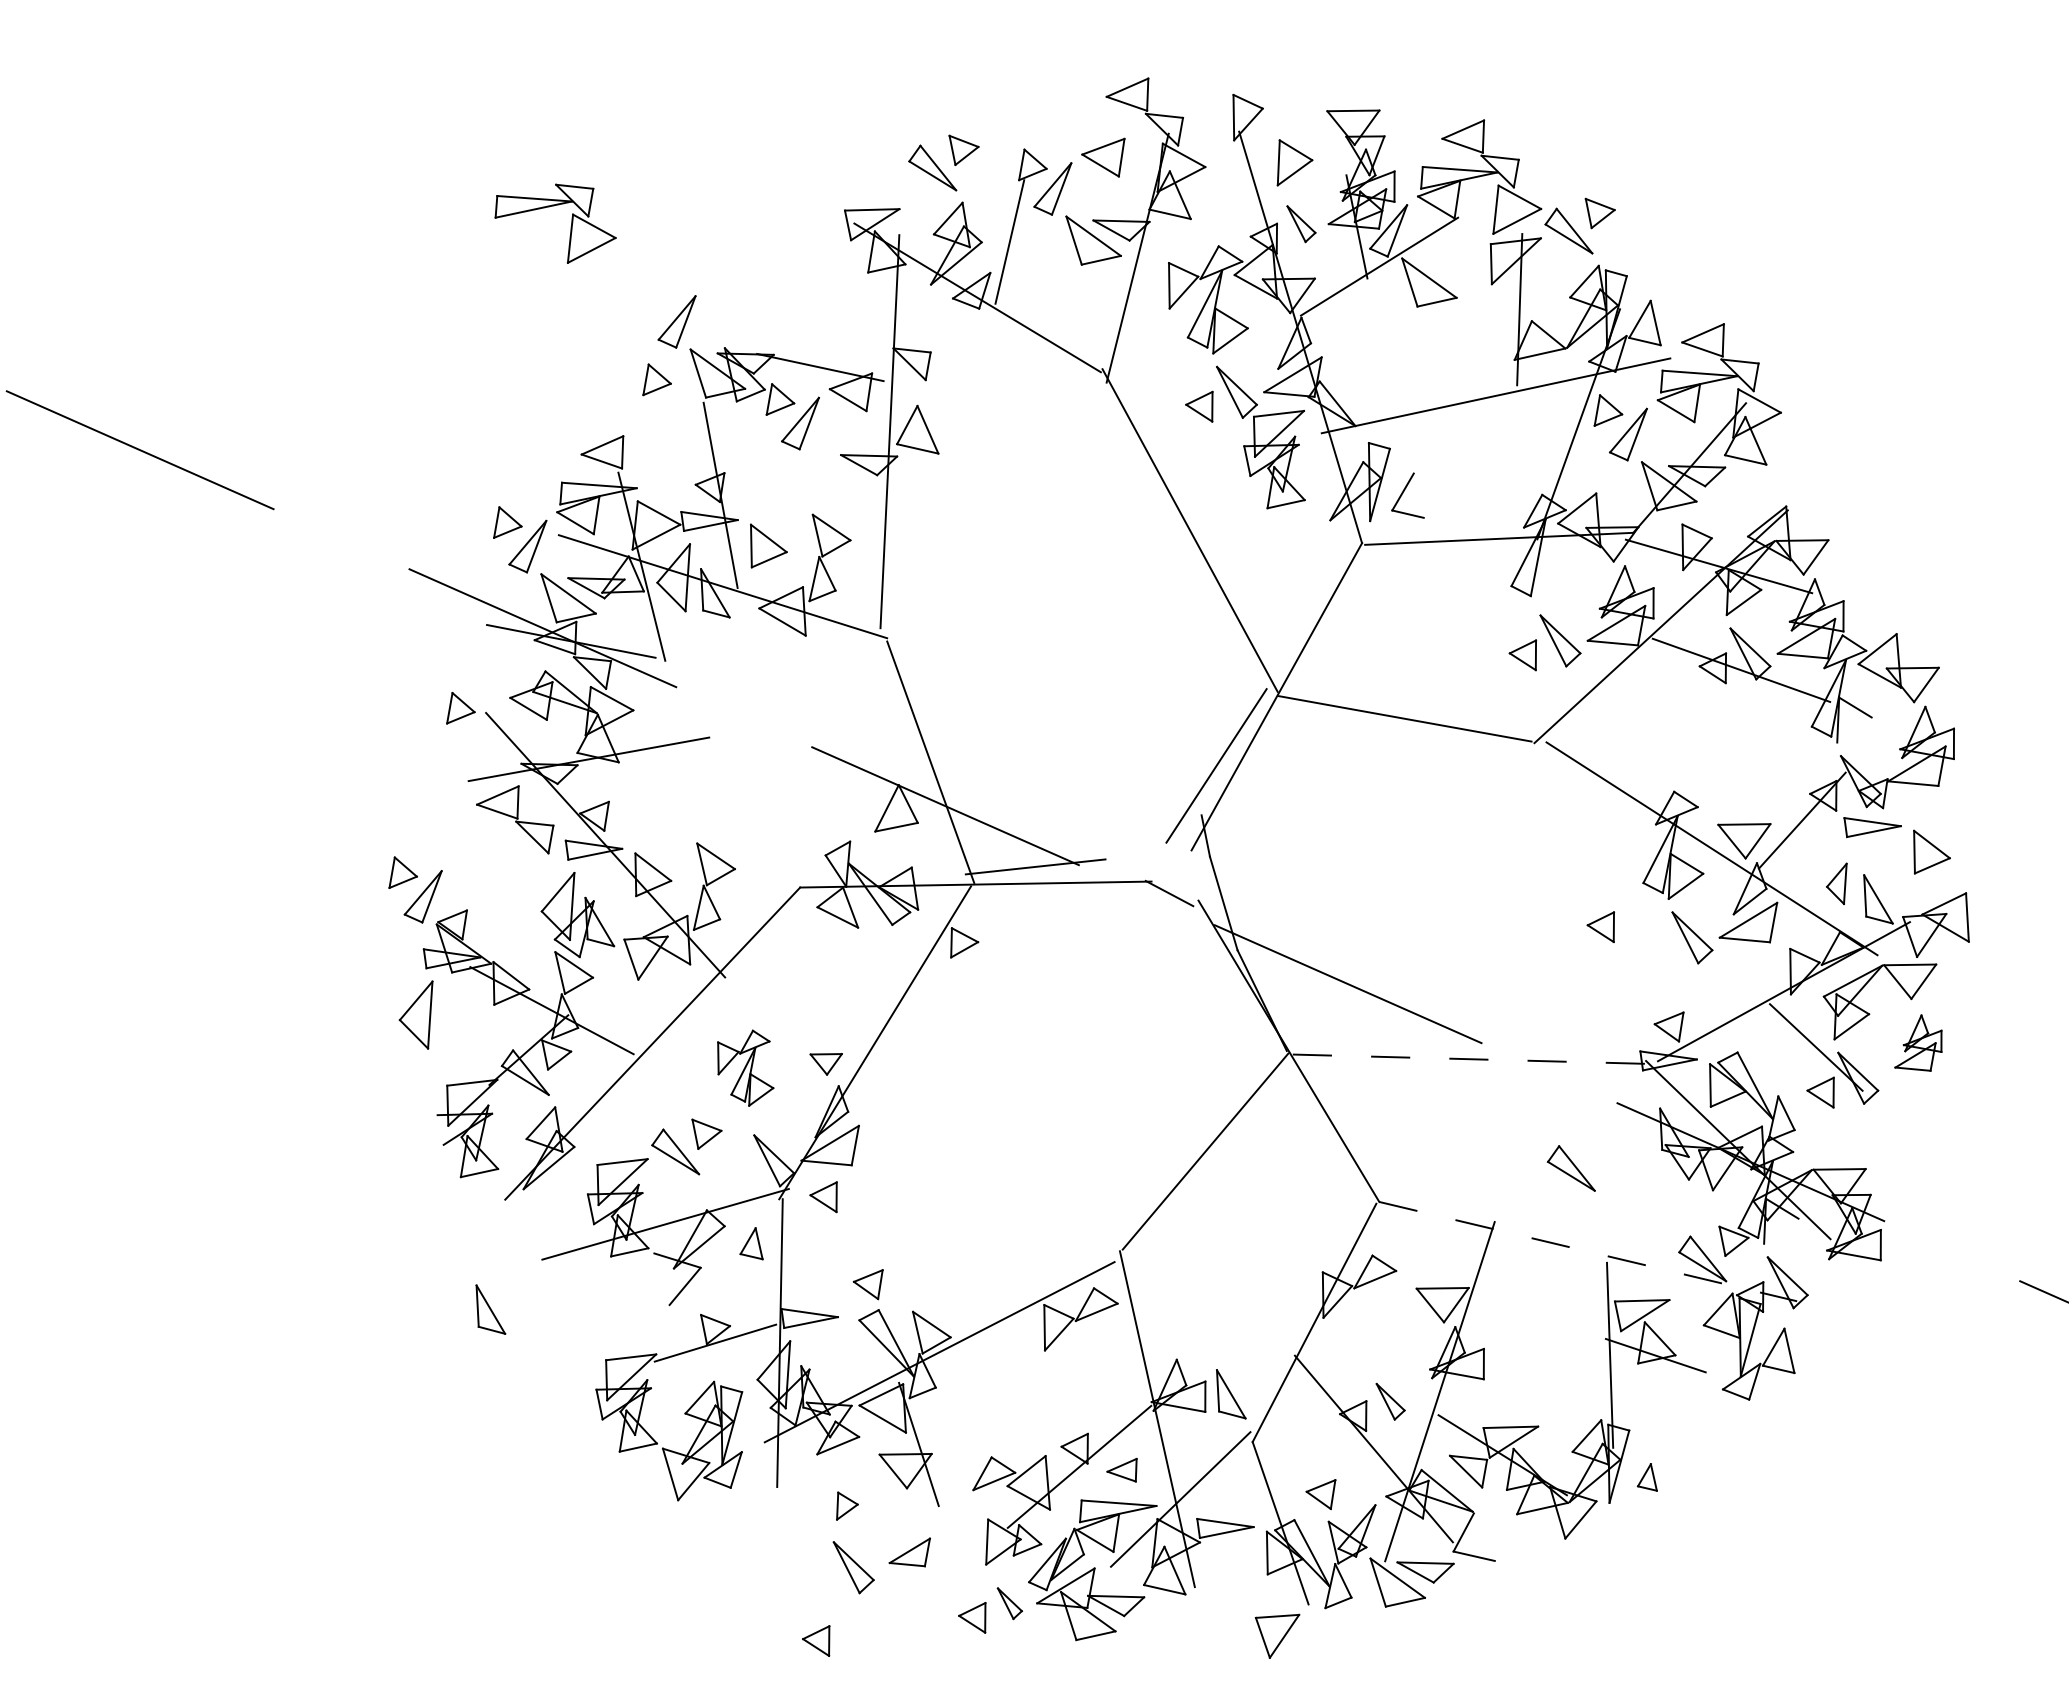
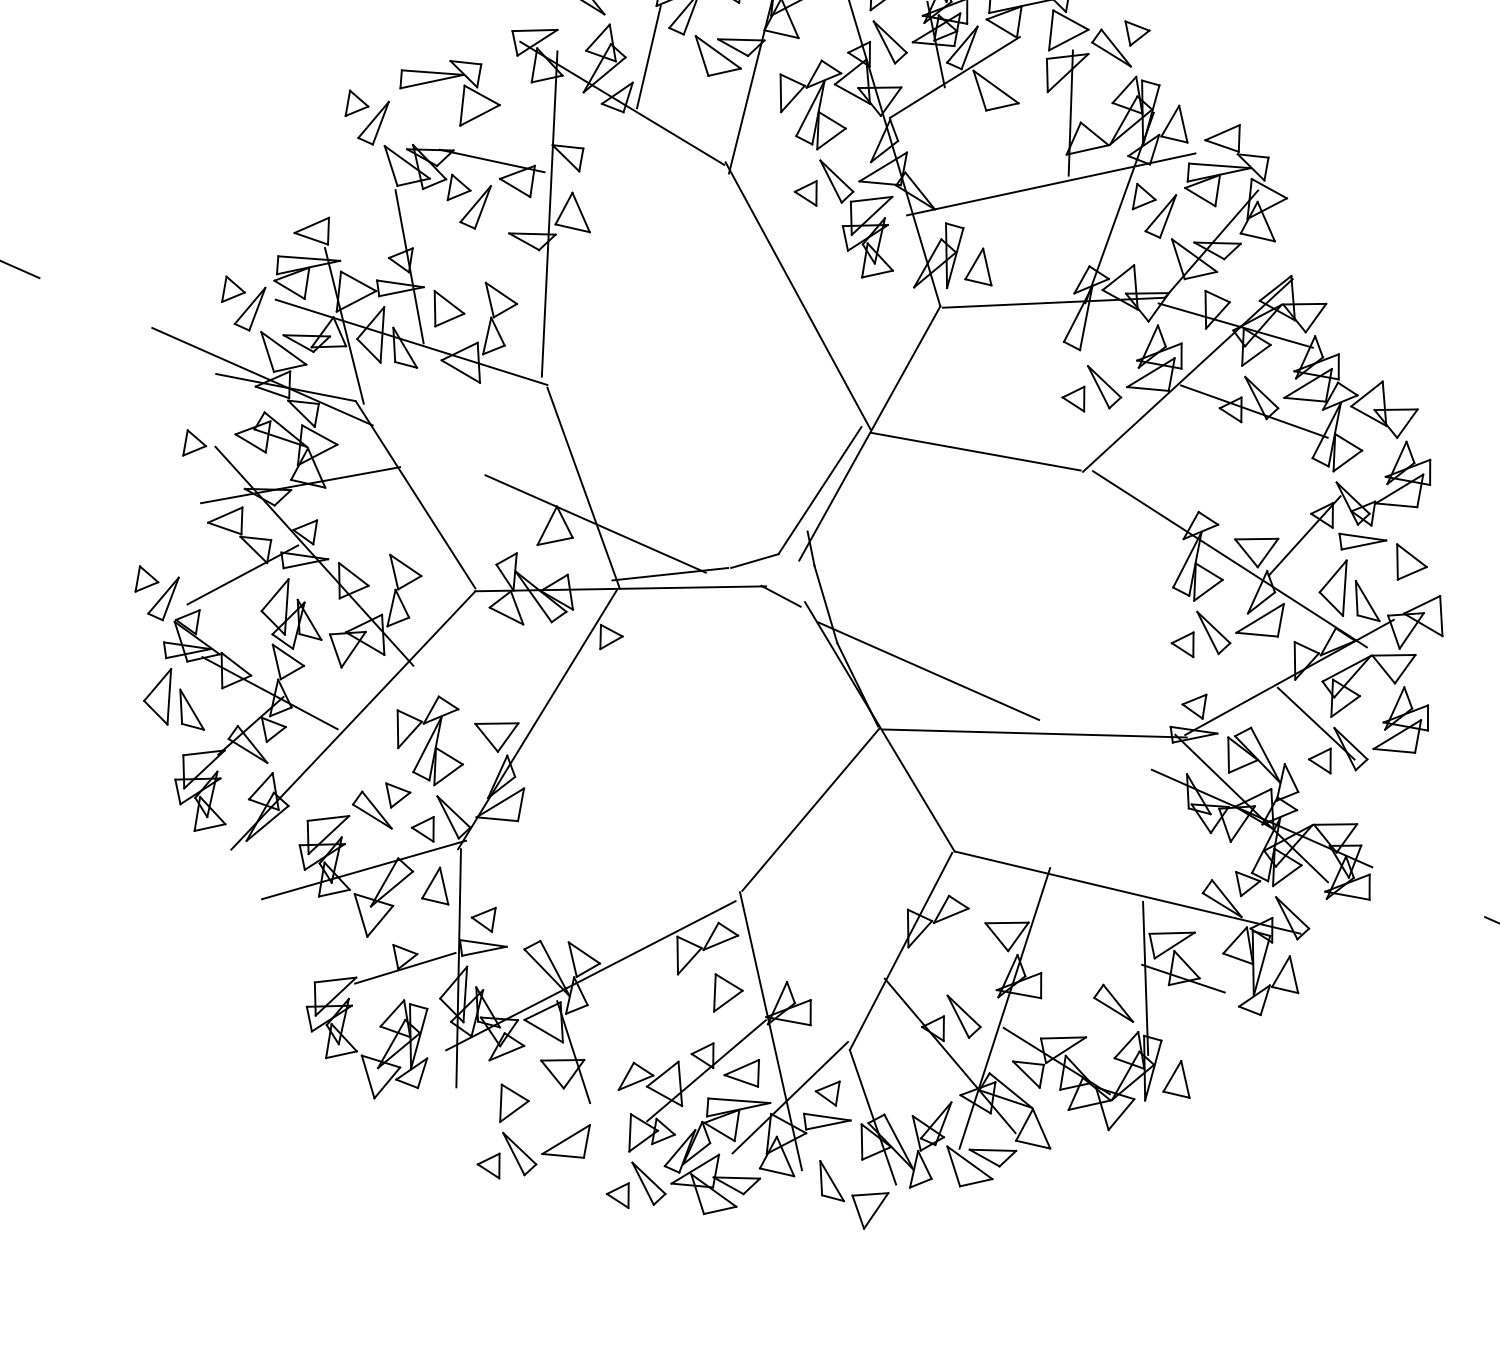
part: (1301, 223) -> (890, 41), size x1.43
part: (570, 226) -> (462, 95), moved
part: (656, 379) -> (356, 103), moved
line: (1418, 495) -> (987, 266), added
line: (1854, 729) -> (1347, 460), added
line: (727, 770) -> (415, 494), added
line: (1137, 850) -> (754, 560), added
line: (518, 867) -> (242, 574), added
part: (1836, 883) -> (1332, 587), size x1.67
part: (1600, 926) -> (1182, 644), moved
part: (1918, 1042) -> (1400, 719), size x1.43
line: (1476, 1059) -> (1035, 733), dashed -> solid
part: (826, 1064) -> (497, 737), size x1.67
part: (745, 1067) -> (430, 740), size x1.43
line: (440, 1129) -> (177, 791), added
part: (1570, 1168) -> (1112, 1003), moved
part: (823, 1197) -> (422, 829), moved
line: (1781, 1230) -> (1287, 875), added
part: (751, 1243) -> (435, 885), size x1.43
line: (1588, 1251) -> (1127, 892), dashed -> solid
line: (661, 1279) -> (360, 915), added
part: (867, 1284) -> (483, 919), moved
part: (490, 1309) -> (191, 709), moved
part: (1105, 1372) -> (728, 992), added
part: (1231, 1394) -> (832, 1181), moved
part: (1390, 1401) -> (963, 1016), size x1.43
part: (1121, 1470) -> (741, 1073), size x1.43
part: (1647, 1477) -> (1176, 1079), size x1.67
part: (1320, 1494) -> (827, 1093), moved
part: (847, 1505) -> (514, 1102), size x1.67
line: (1483, 1536) -> (1040, 1128), added
part: (909, 1552) -> (565, 1141), size x1.43
part: (1009, 1603) -> (648, 1183), size x1.67
part: (816, 1640) -> (488, 1165), moved

